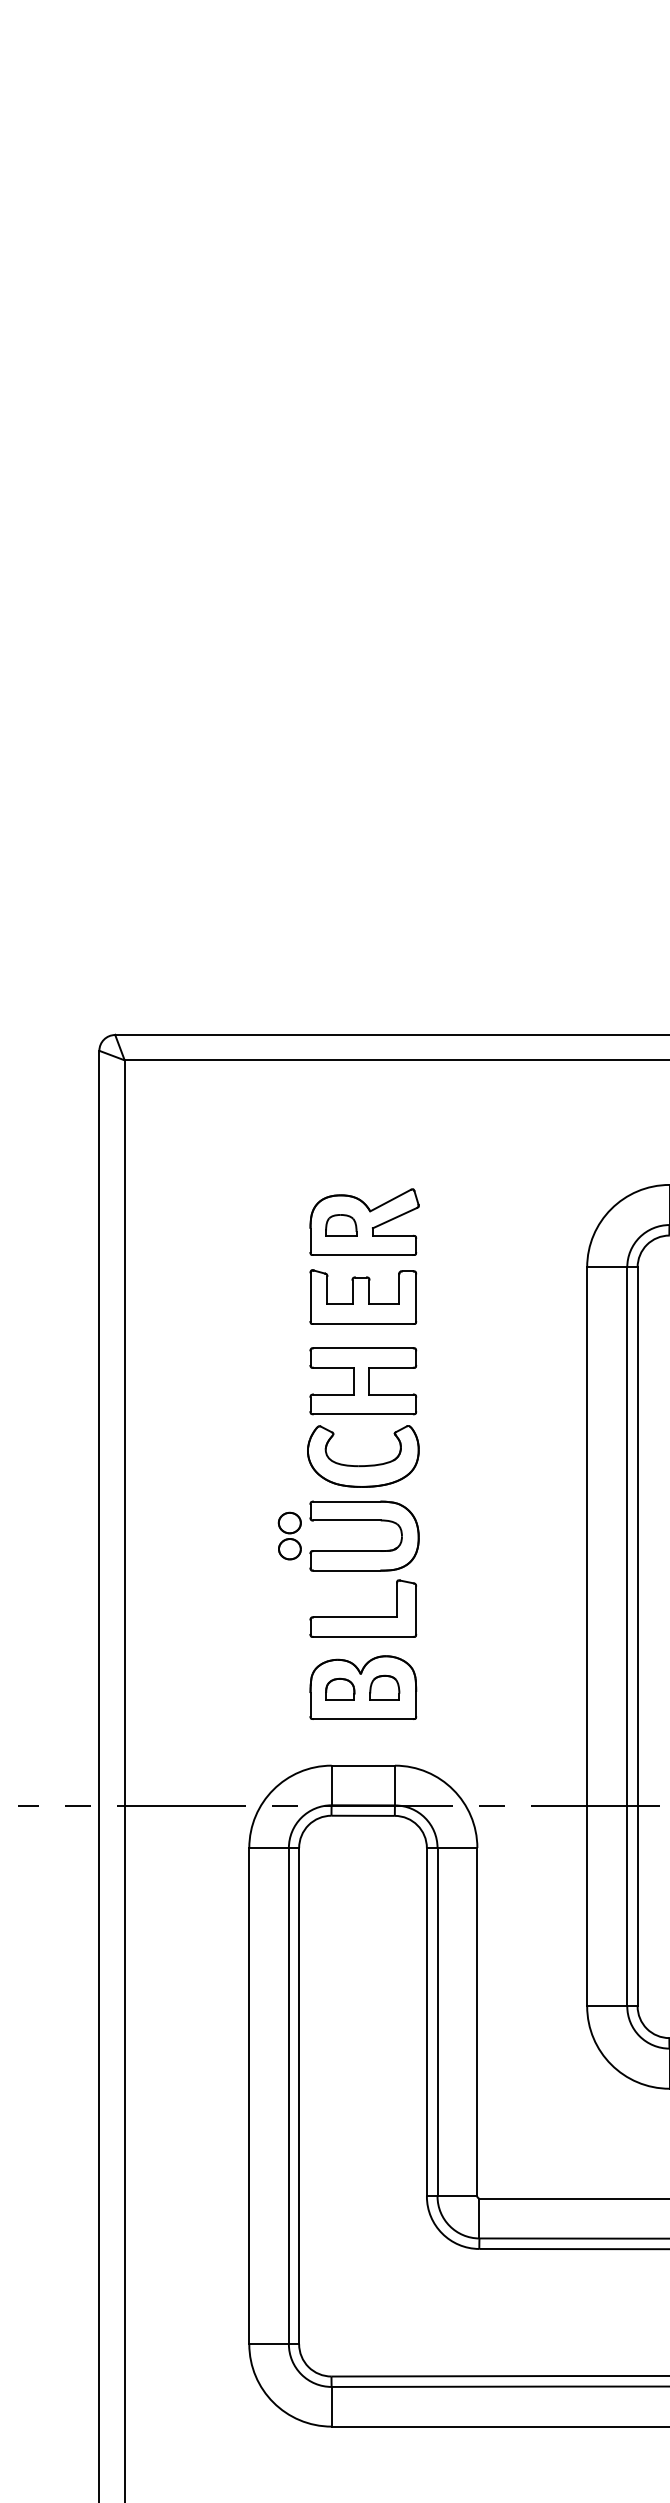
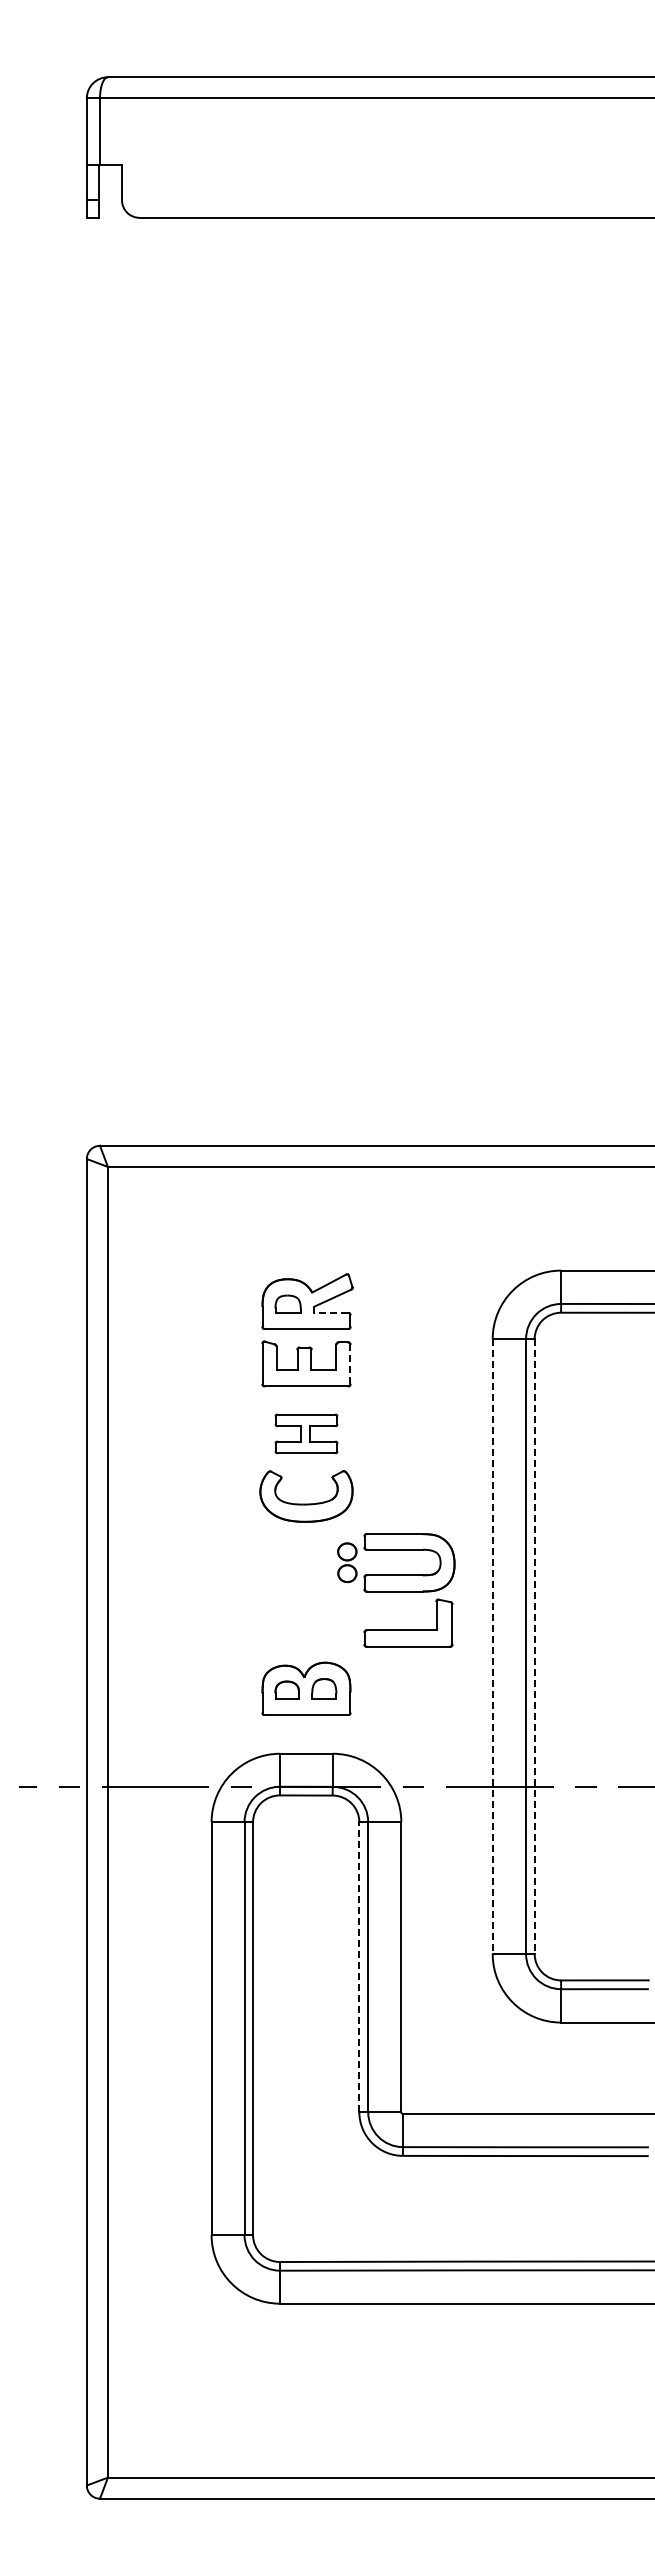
line: (393, 1235) -> (331, 1312), solid -> dashed
line: (416, 1296) -> (350, 1363), solid -> dashed
part: (363, 1380) -> (306, 1433), size x0.7
part: (348, 1569) -> (396, 1590), moved
line: (586, 1637) -> (492, 1647), solid -> dashed
line: (637, 1637) -> (534, 1647), solid -> dashed
line: (427, 2022) -> (359, 1967), solid -> dashed

